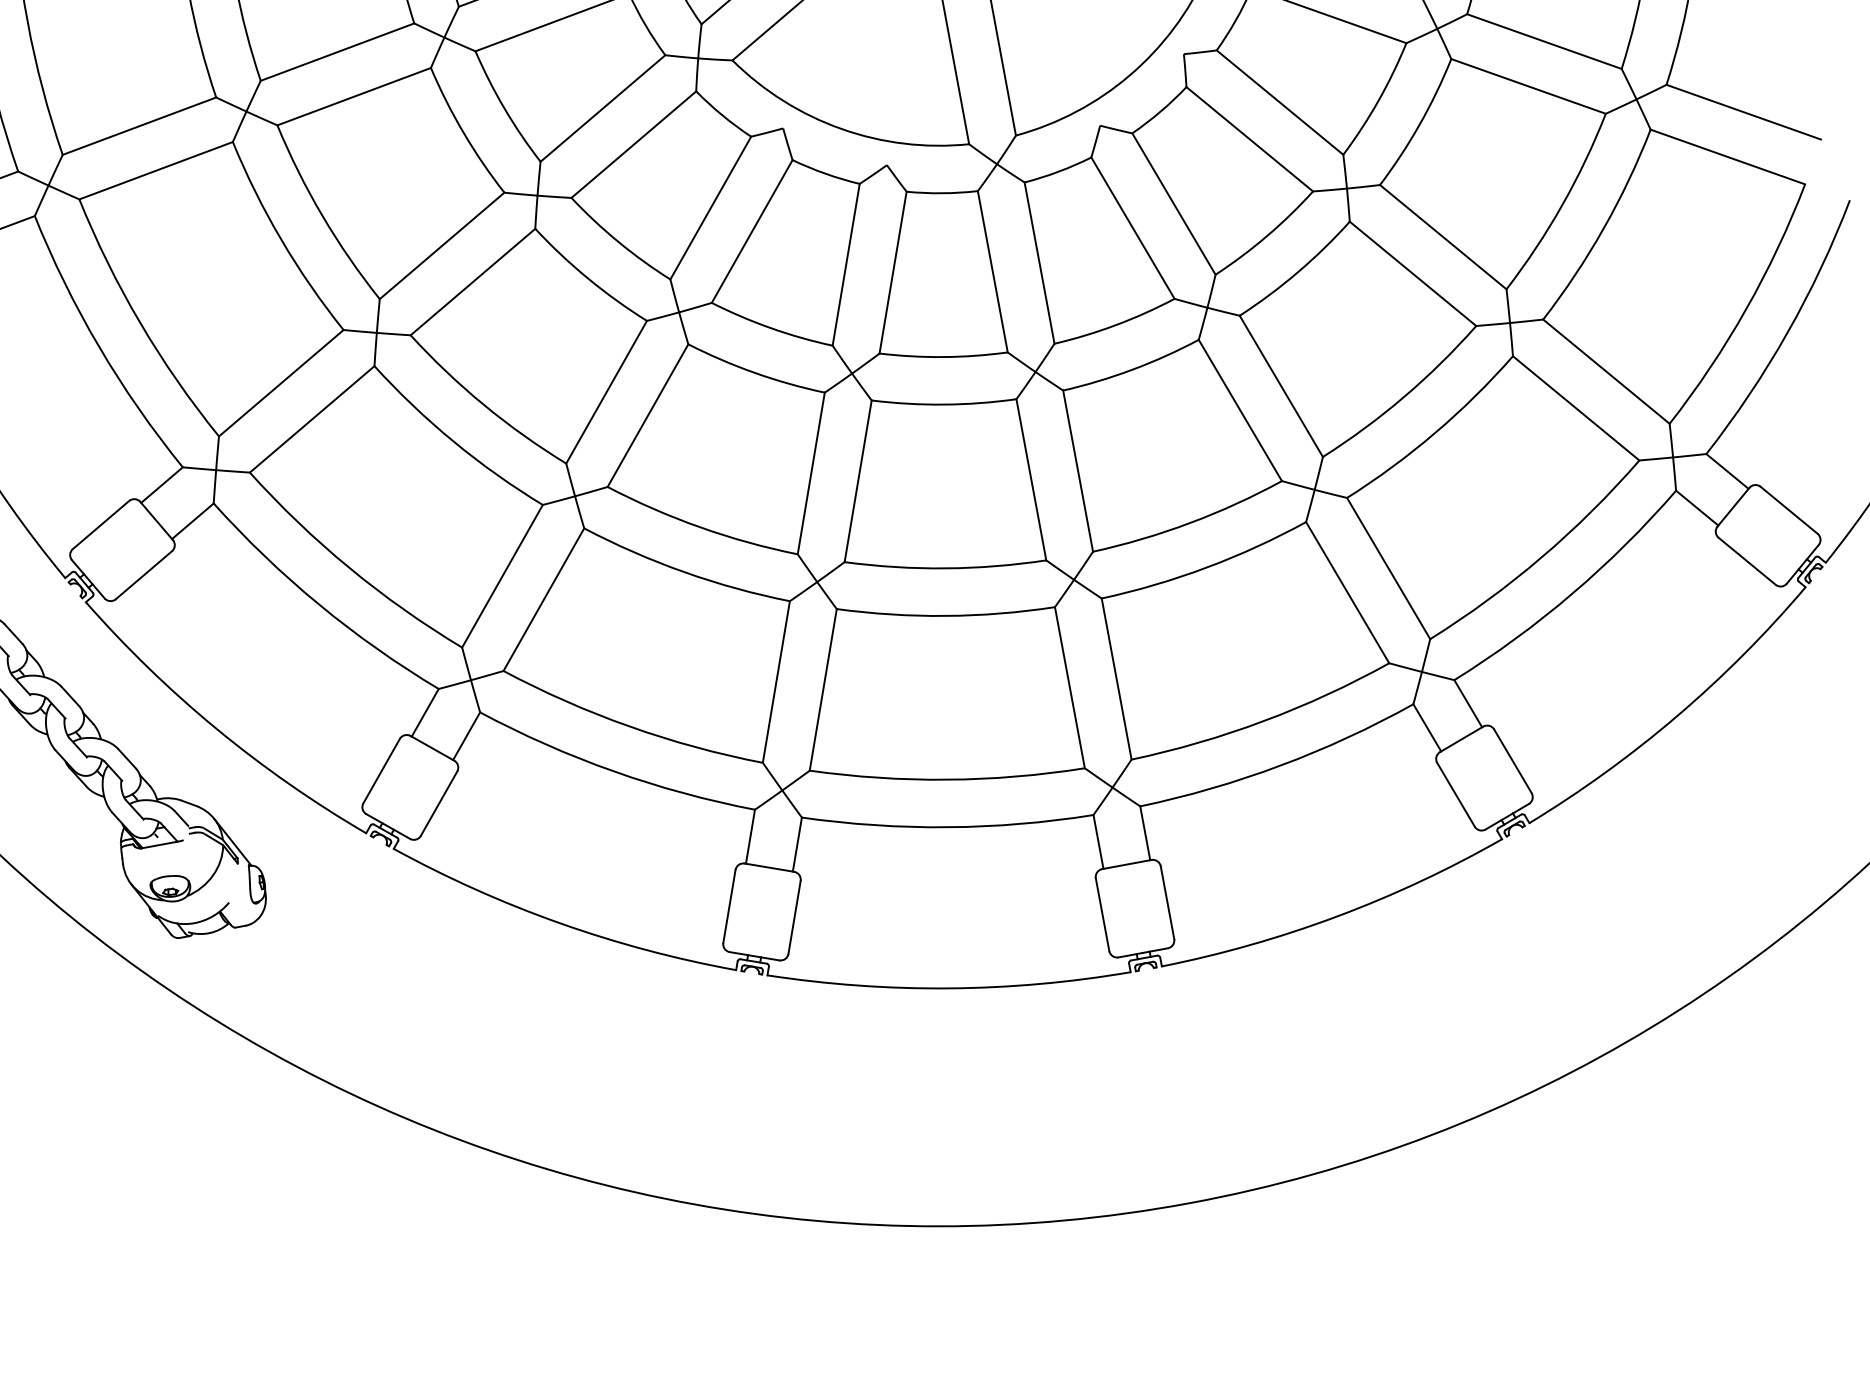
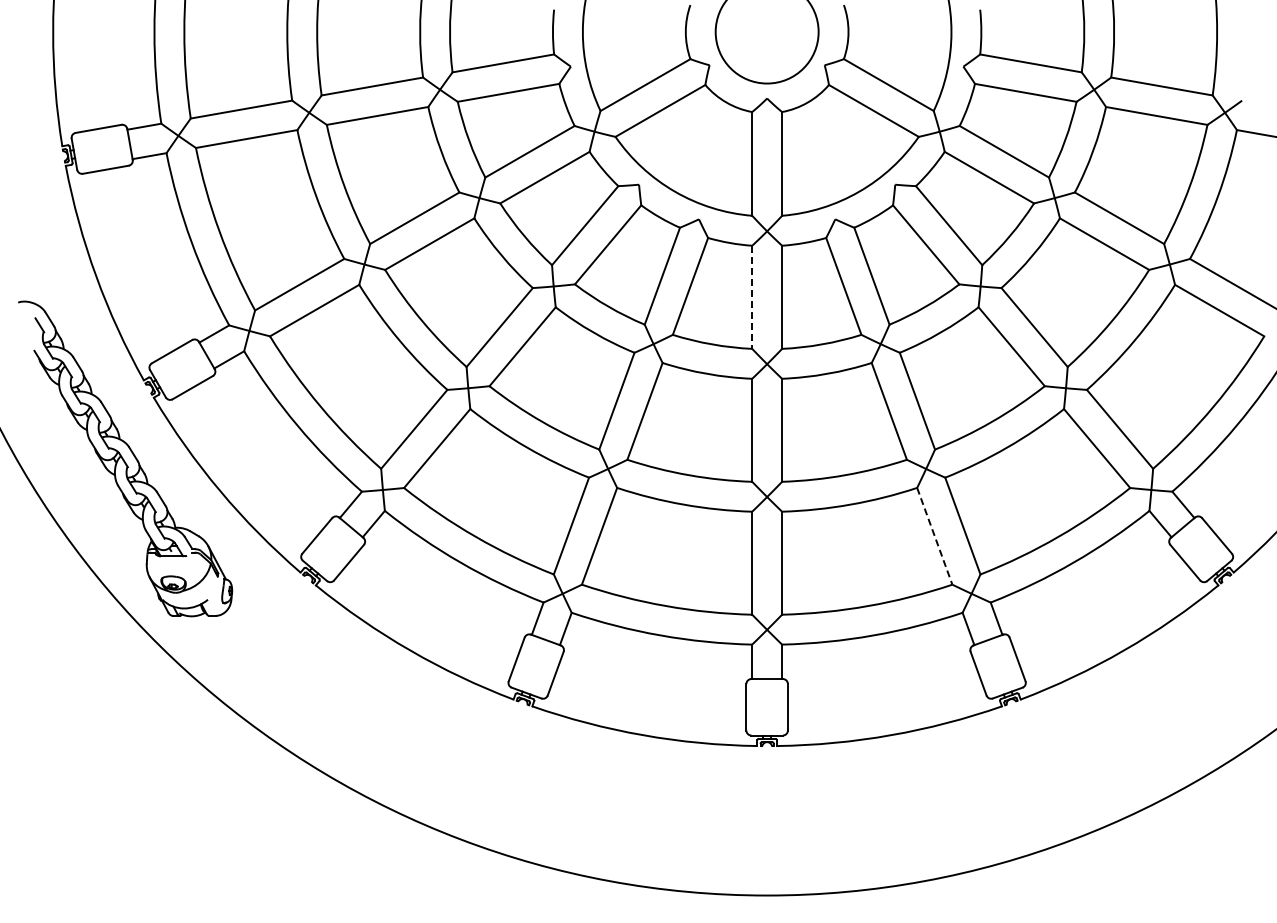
line: (993, 271) -> (752, 297), solid -> dashed
line: (1347, 593) -> (934, 536), solid -> dashed

